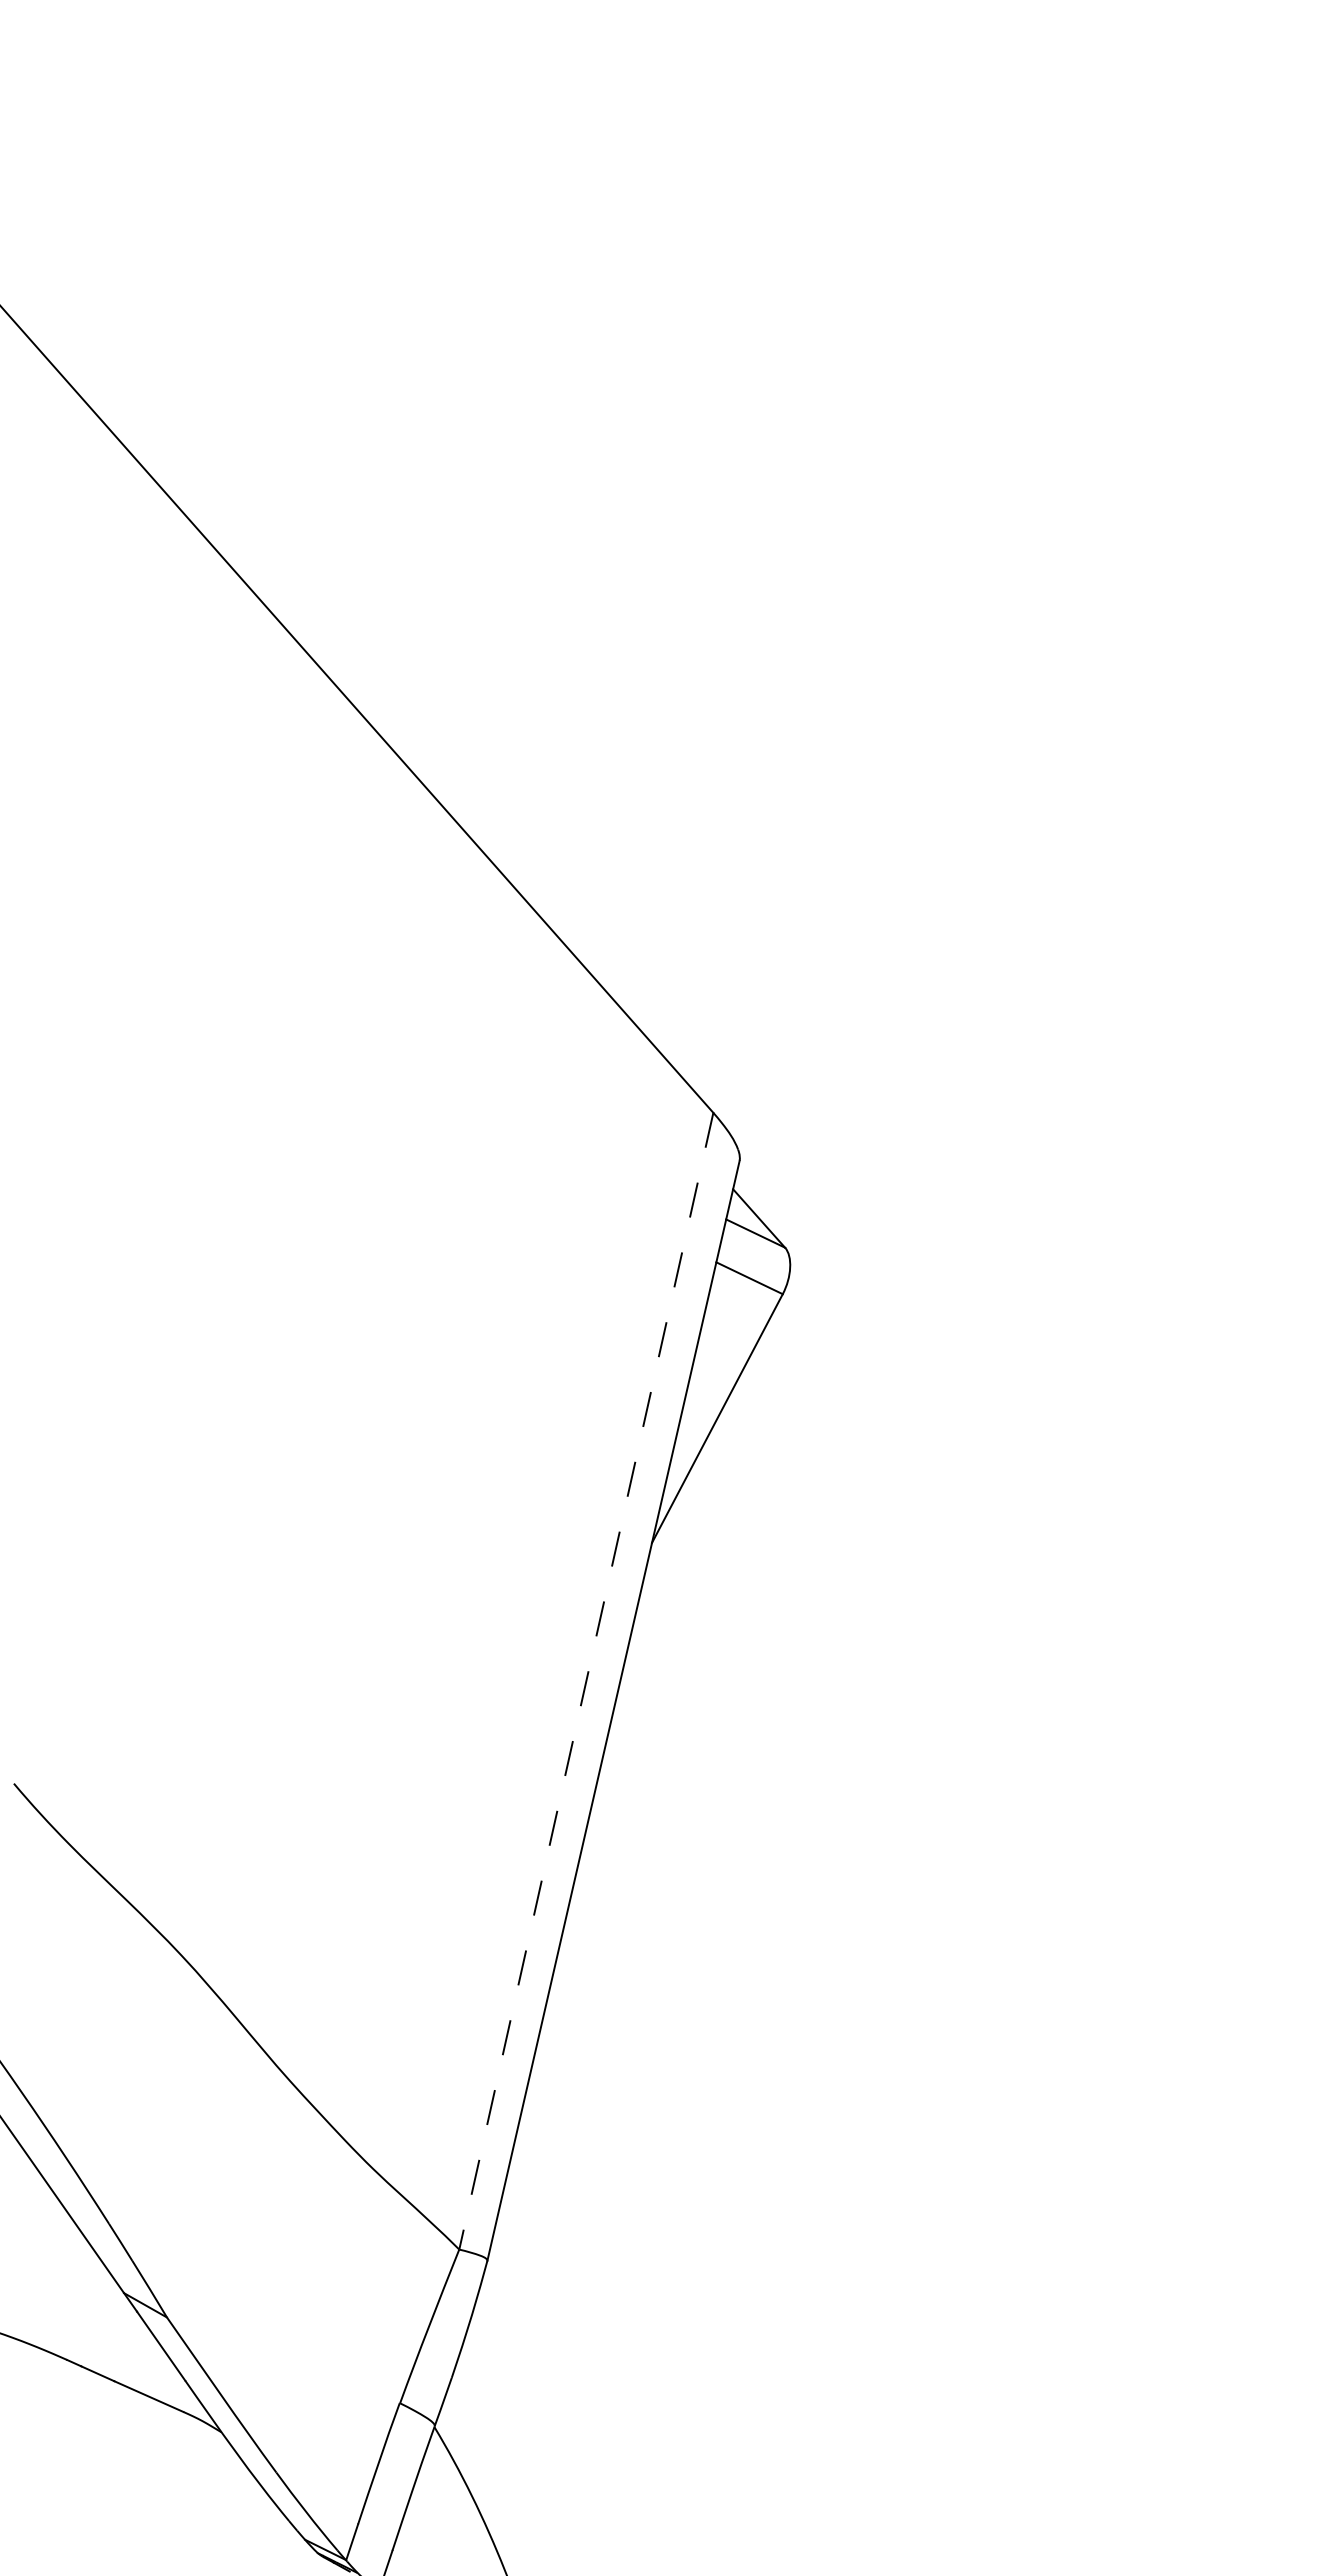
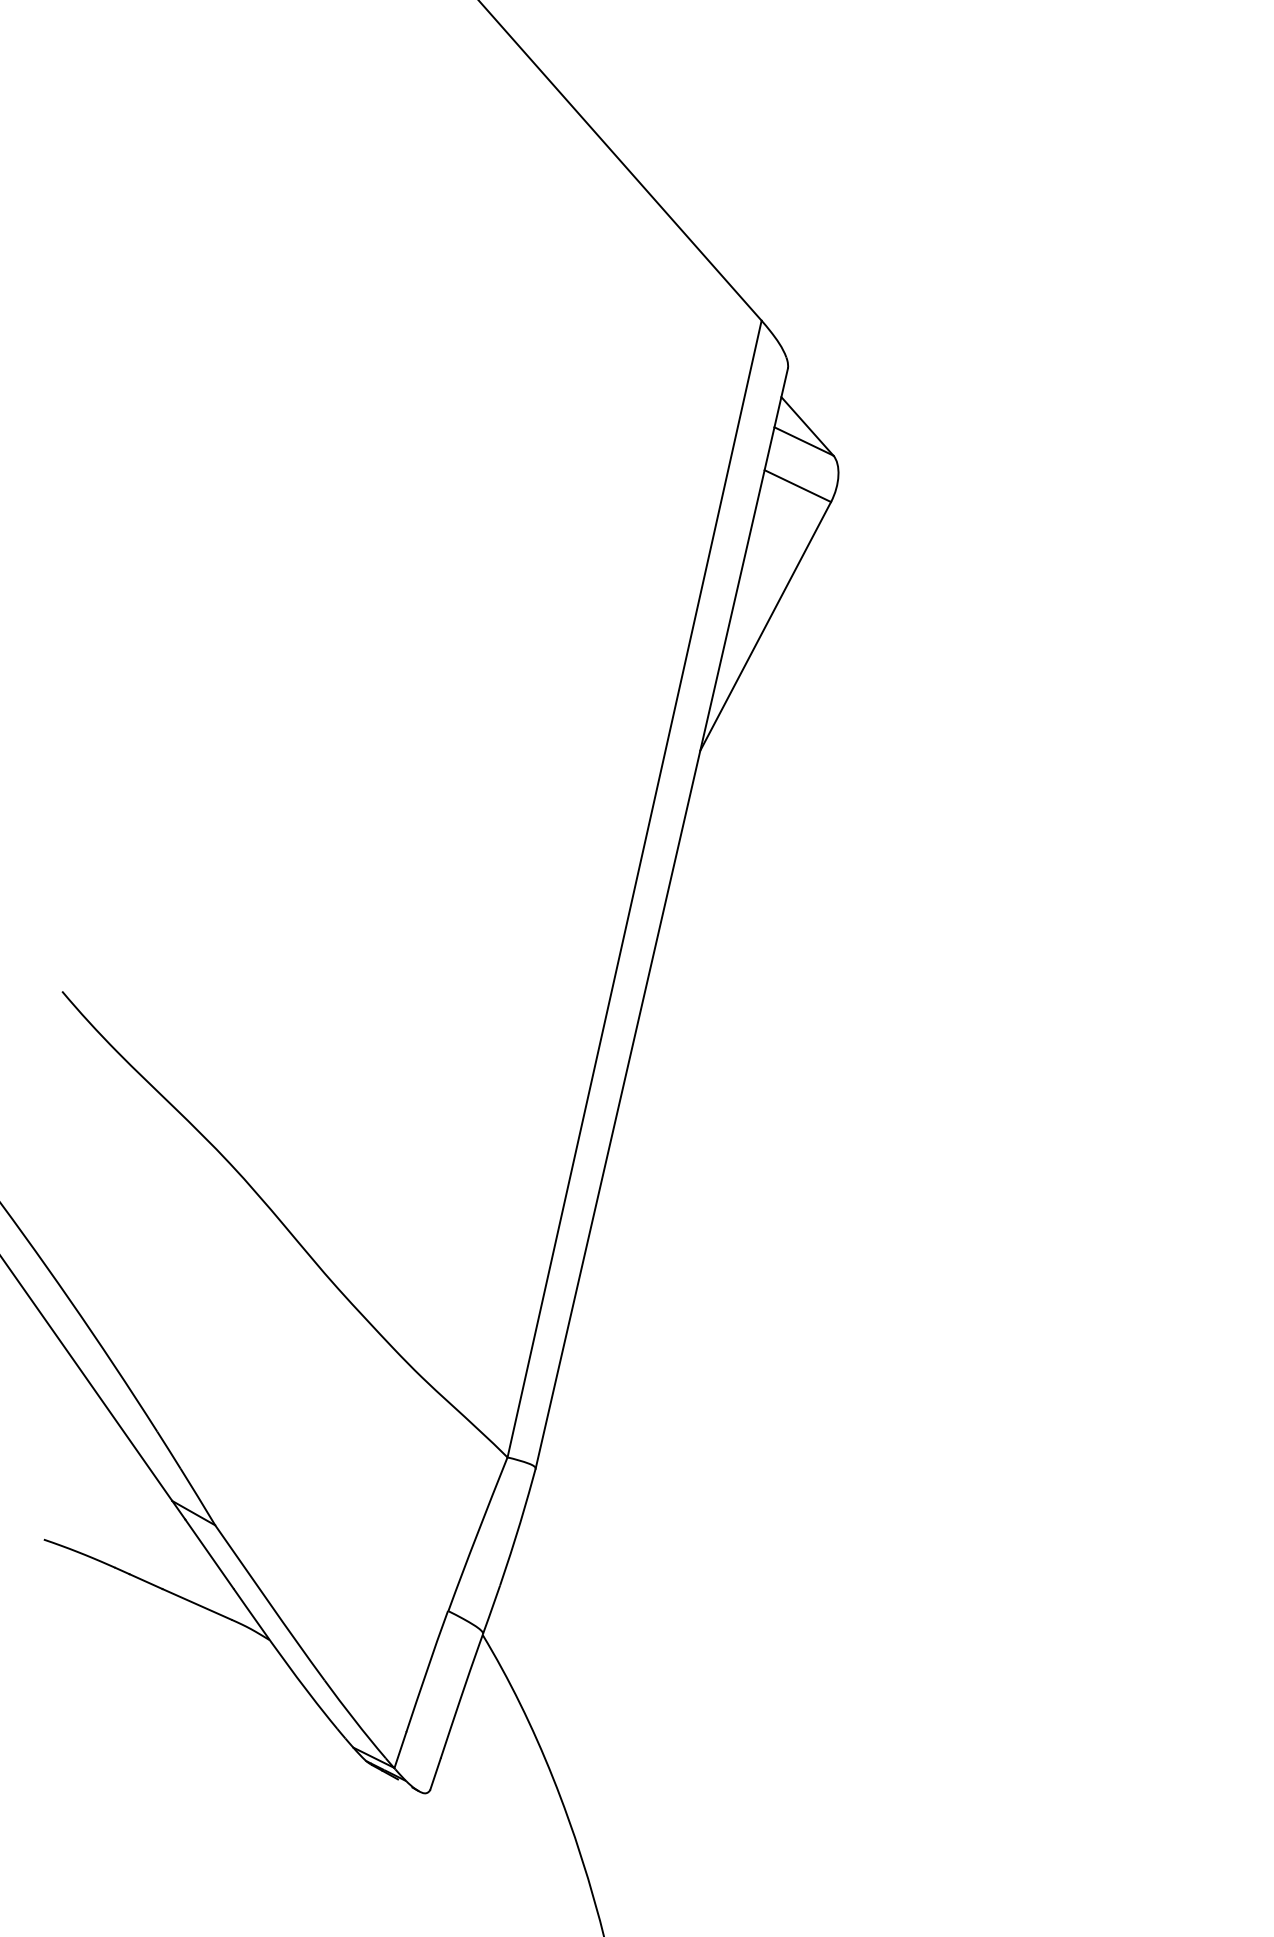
line: (586, 1681) -> (634, 889), dashed -> solid

